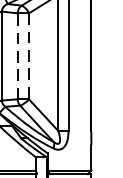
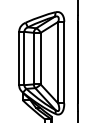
line: (17, 56) -> (33, 58), dashed -> solid
line: (28, 56) -> (40, 58), dashed -> solid

